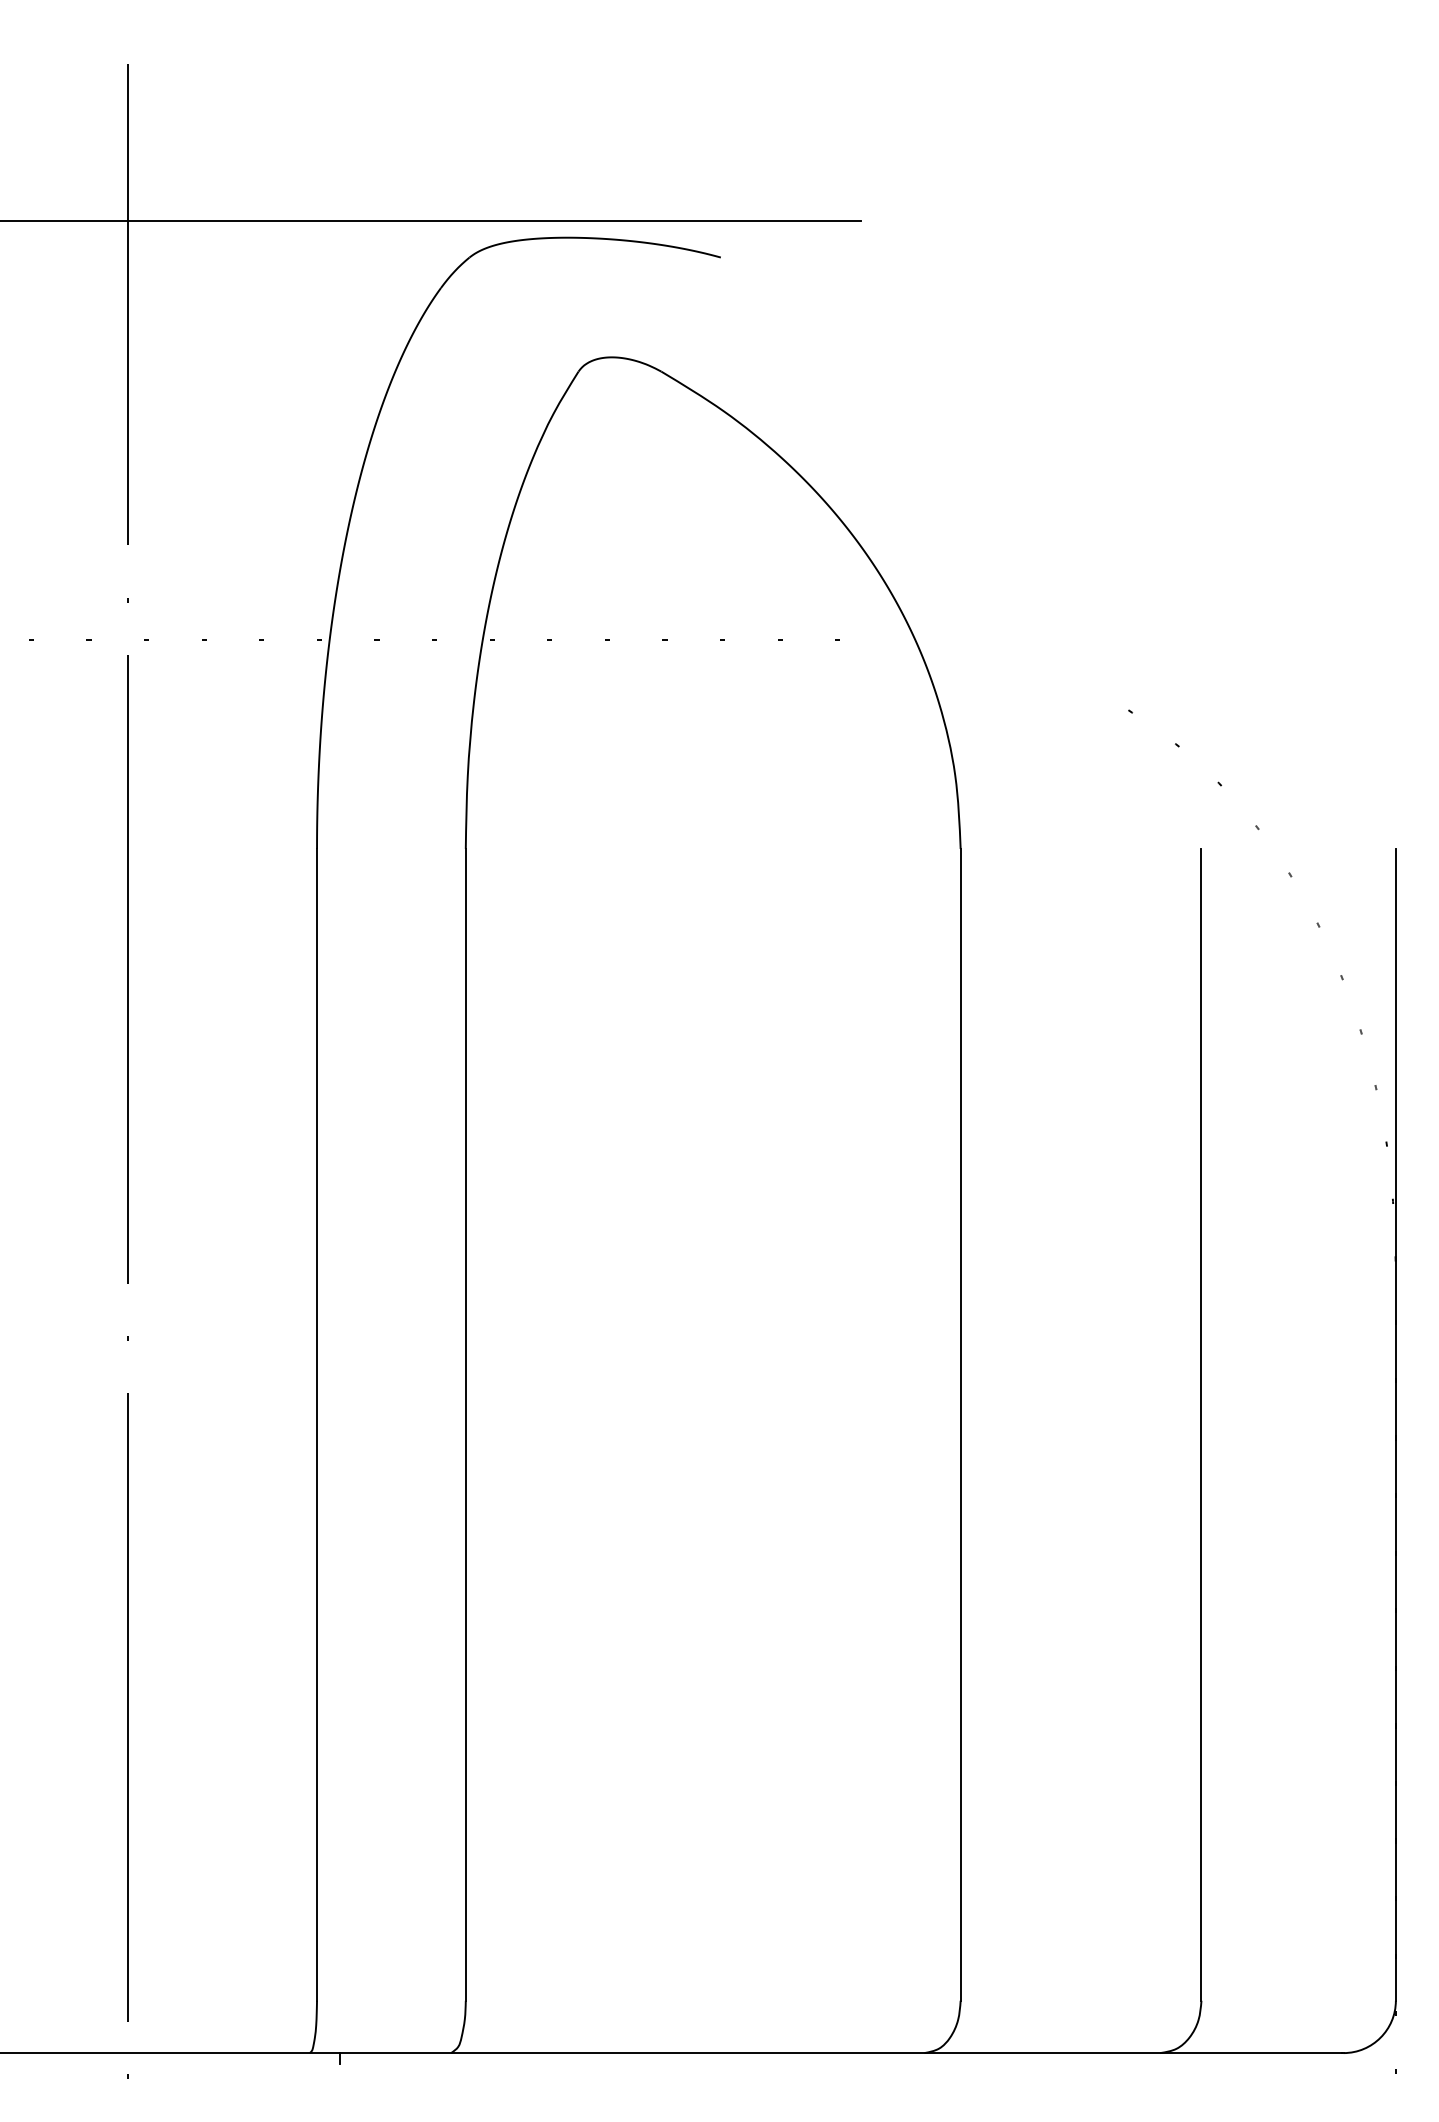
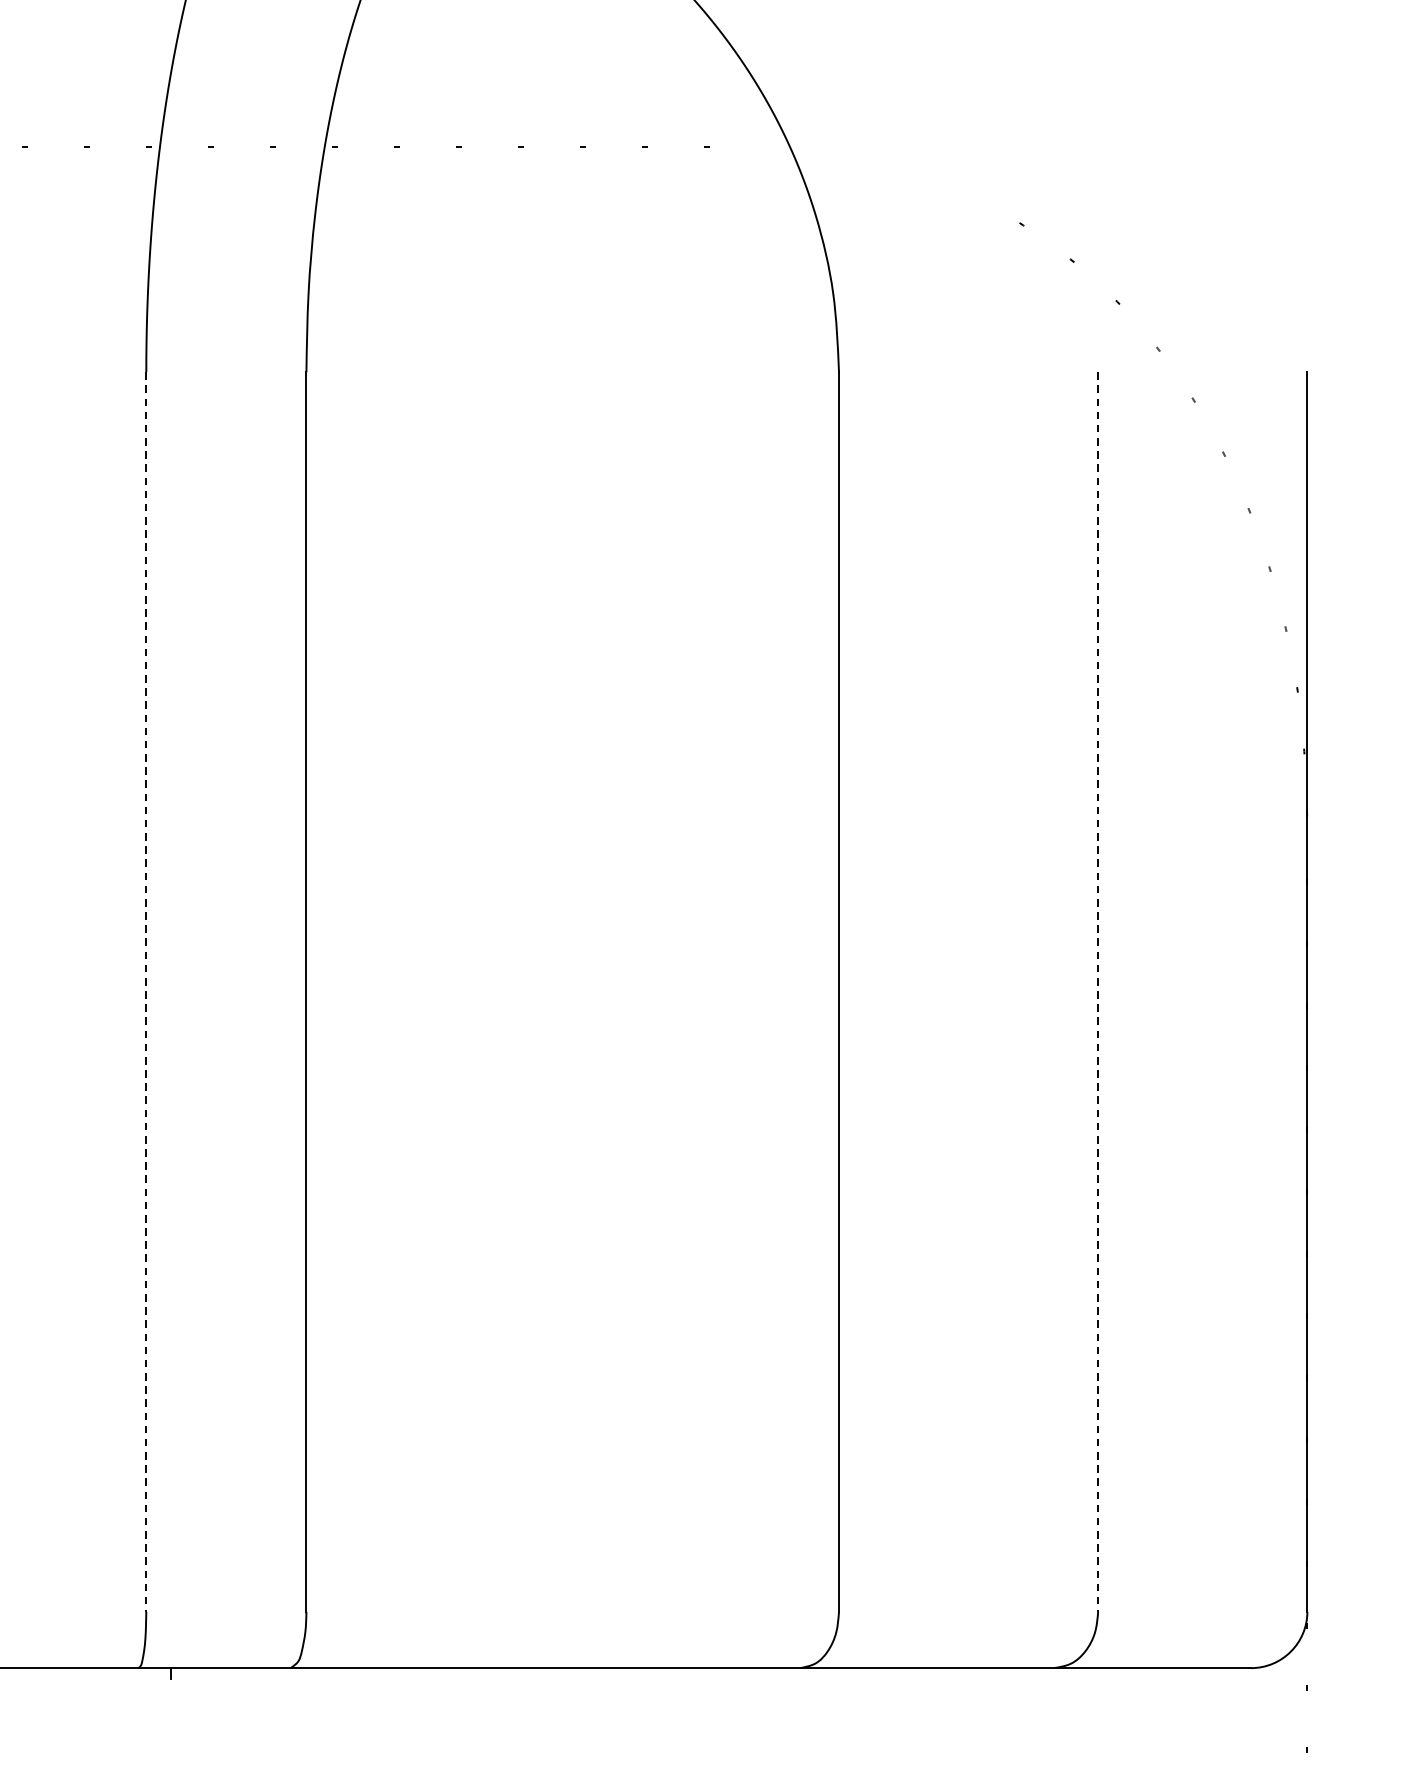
line: (317, 1424) -> (146, 991), solid -> dashed
line: (1201, 1424) -> (1098, 991), solid -> dashed

